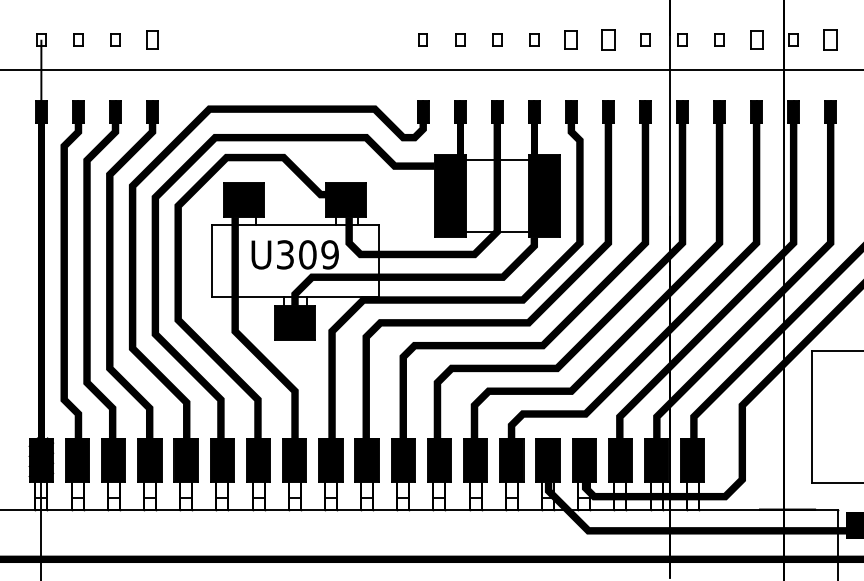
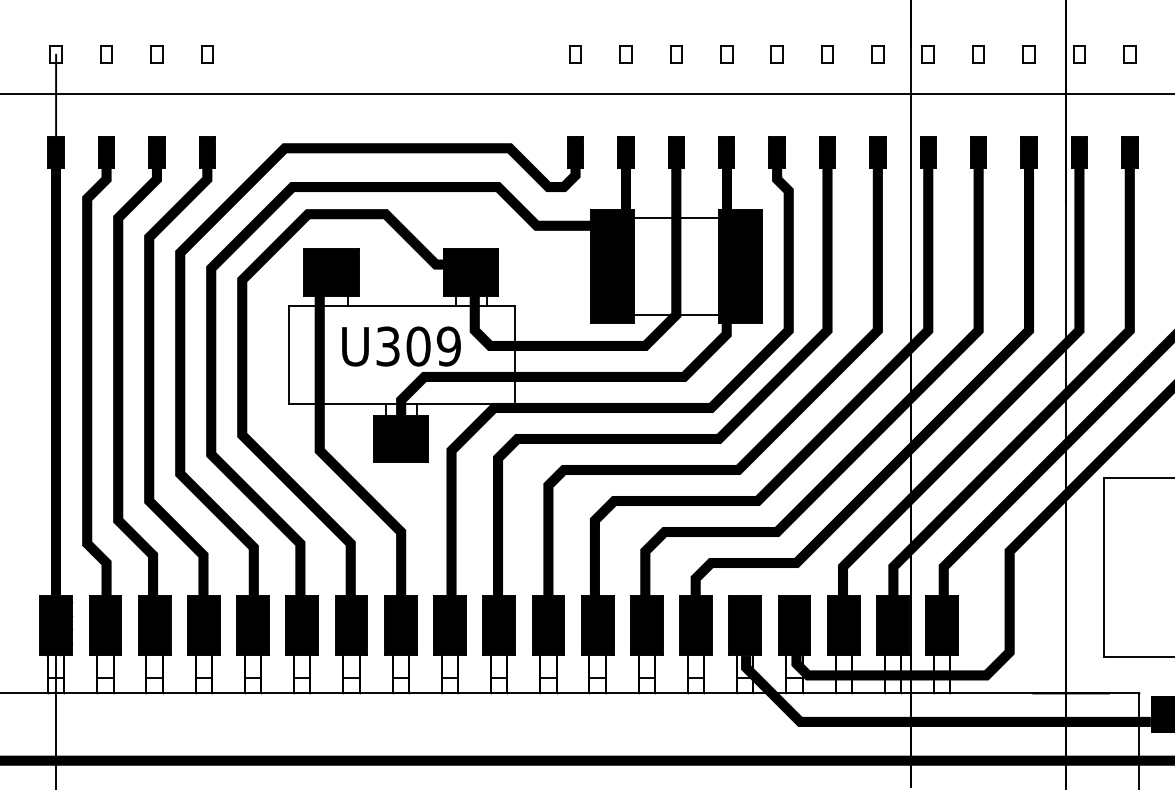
part: (152, 40) -> (207, 54), size x0.71
part: (570, 40) -> (776, 54), size x0.71
part: (608, 40) -> (827, 54), size x0.62
part: (756, 40) -> (1028, 54), size x0.71
part: (830, 40) -> (1129, 54), size x0.62

